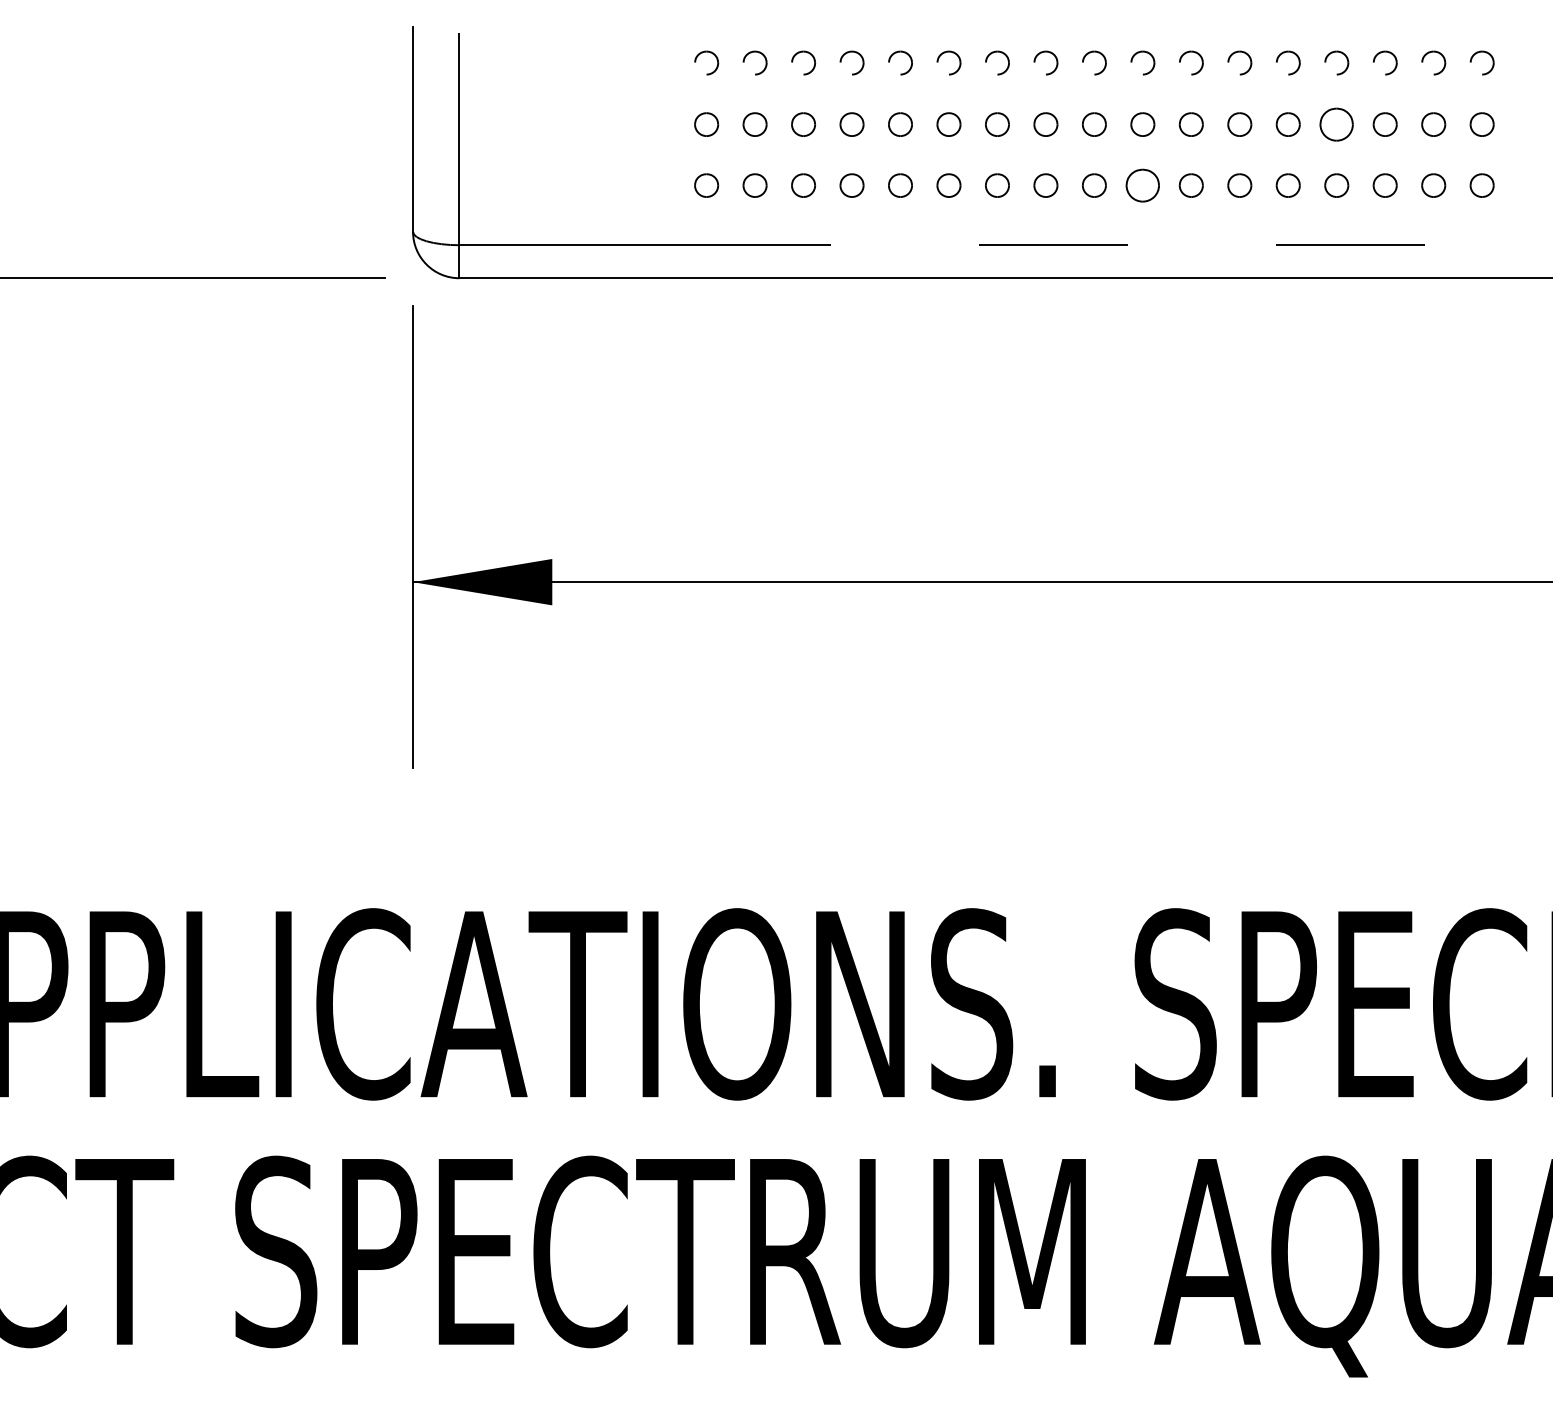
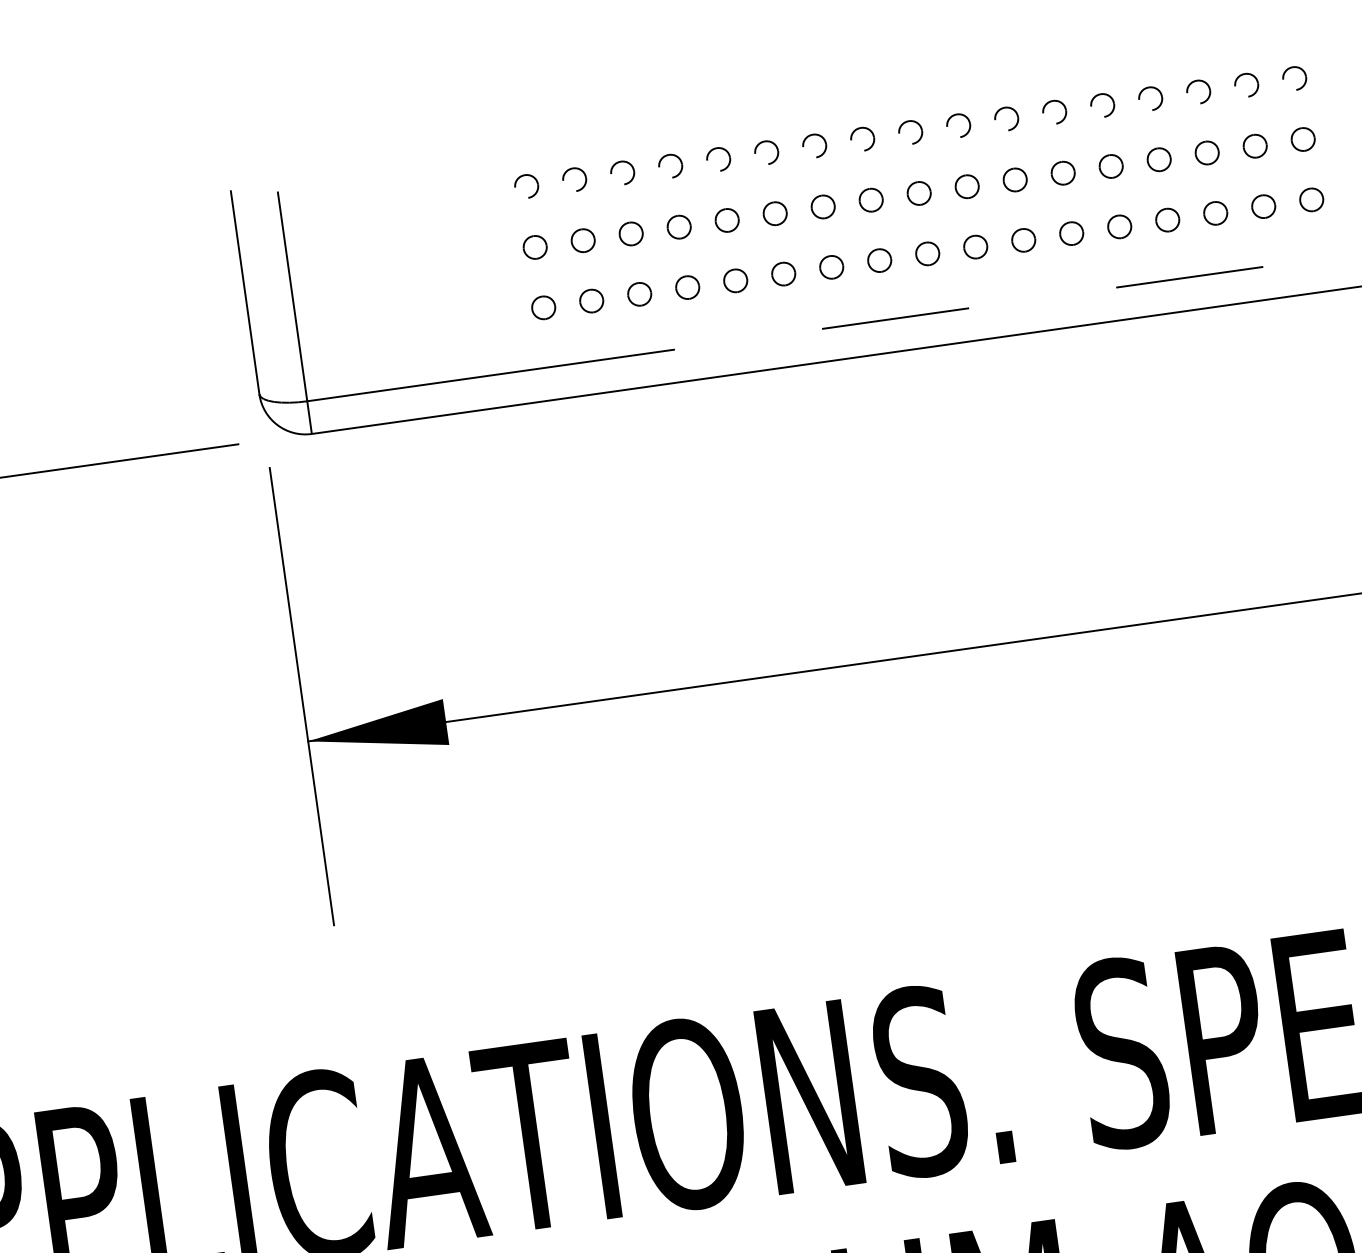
part: (1336, 124) -> (1158, 159), size x0.71
part: (1142, 185) -> (975, 247), size x0.71

